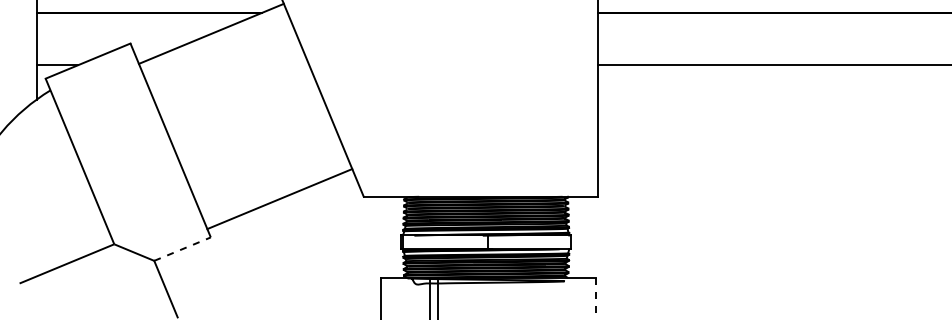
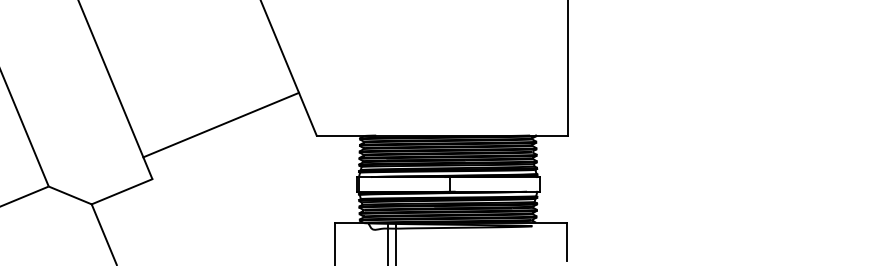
line: (279, 199) -> (220, 125), moved
line: (182, 249) -> (122, 192), dashed -> solid
line: (596, 295) -> (566, 241), dashed -> solid

